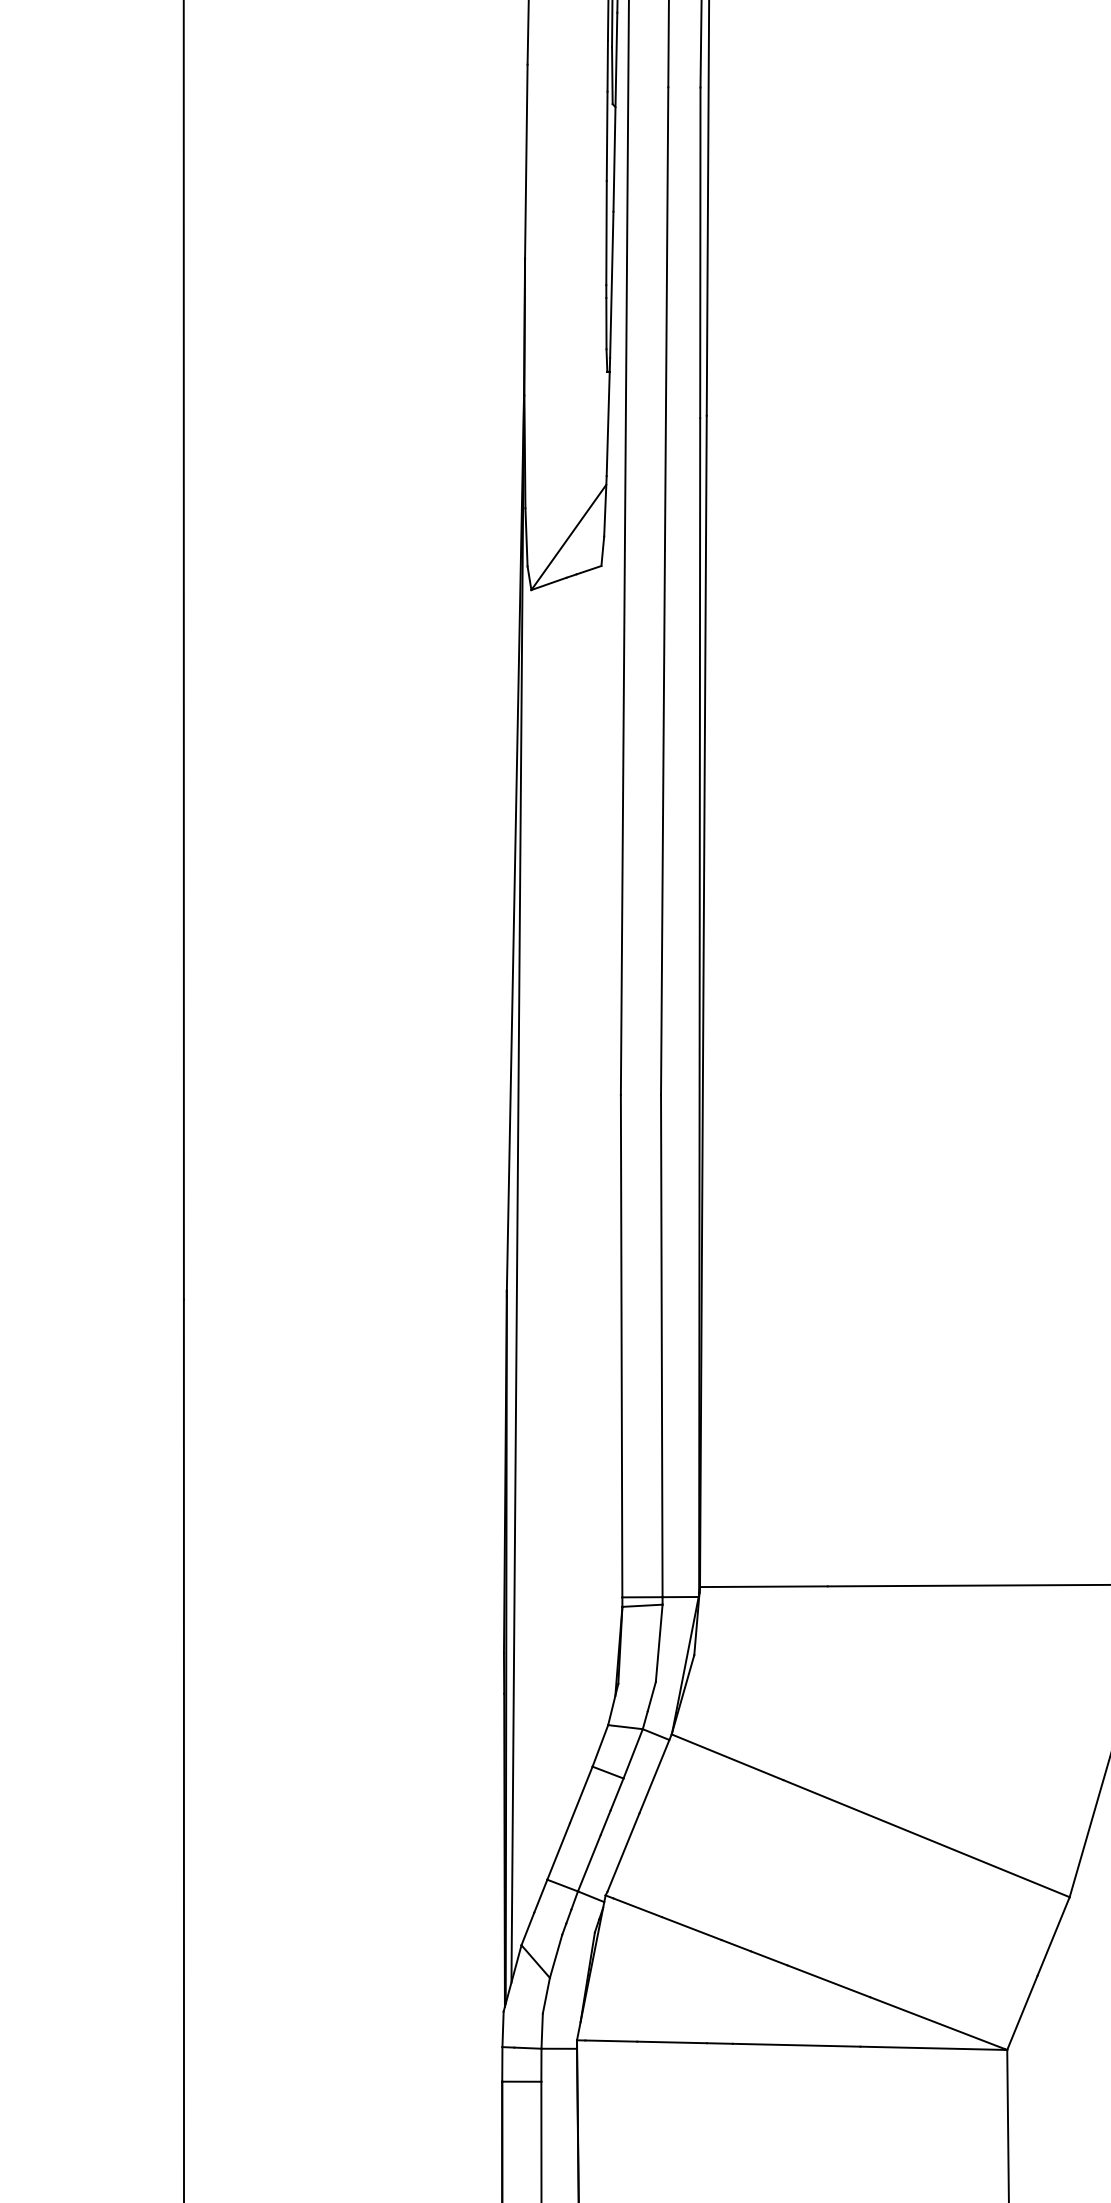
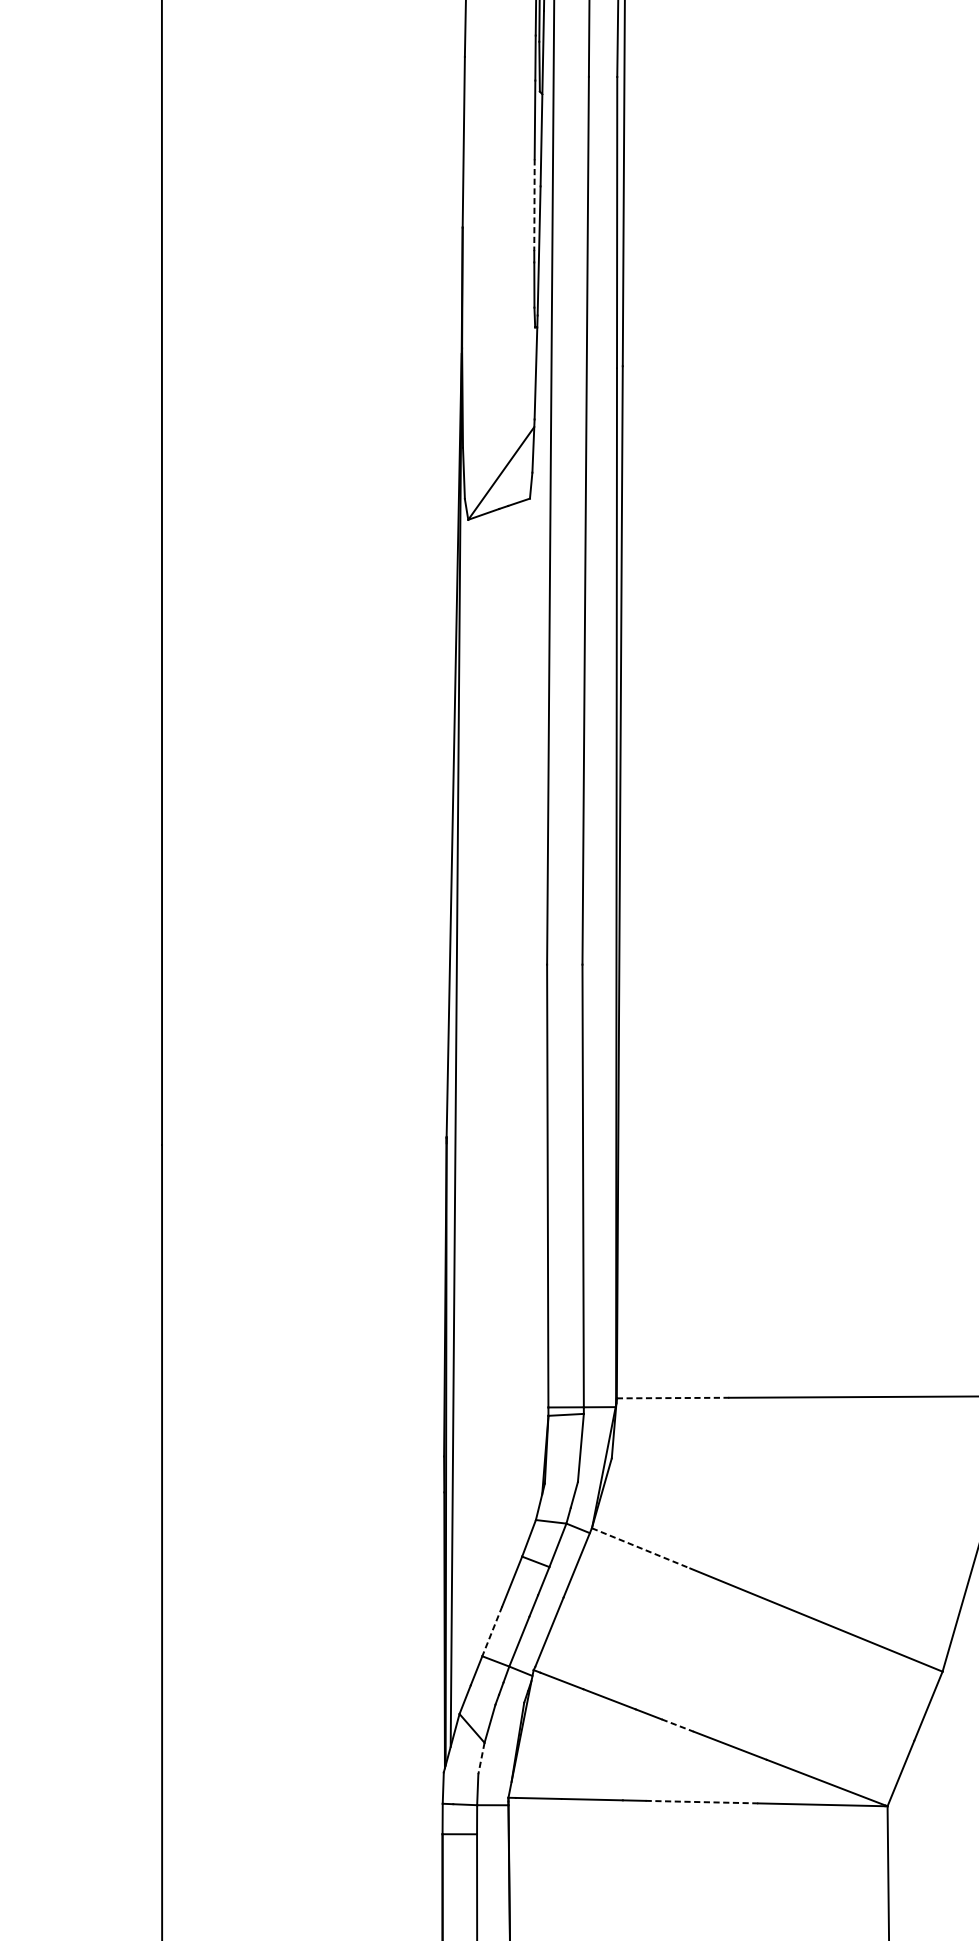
line: (606, 233) -> (534, 205), solid -> dashed
line: (763, 1586) -> (672, 1397), solid -> dashed
line: (727, 1757) -> (641, 1548), solid -> dashed
line: (558, 1851) -> (492, 1631), solid -> dashed
line: (769, 1958) -> (678, 1725), solid -> dashed
line: (546, 1996) -> (481, 1759), solid -> dashed
line: (796, 2045) -> (701, 1802), solid -> dashed

